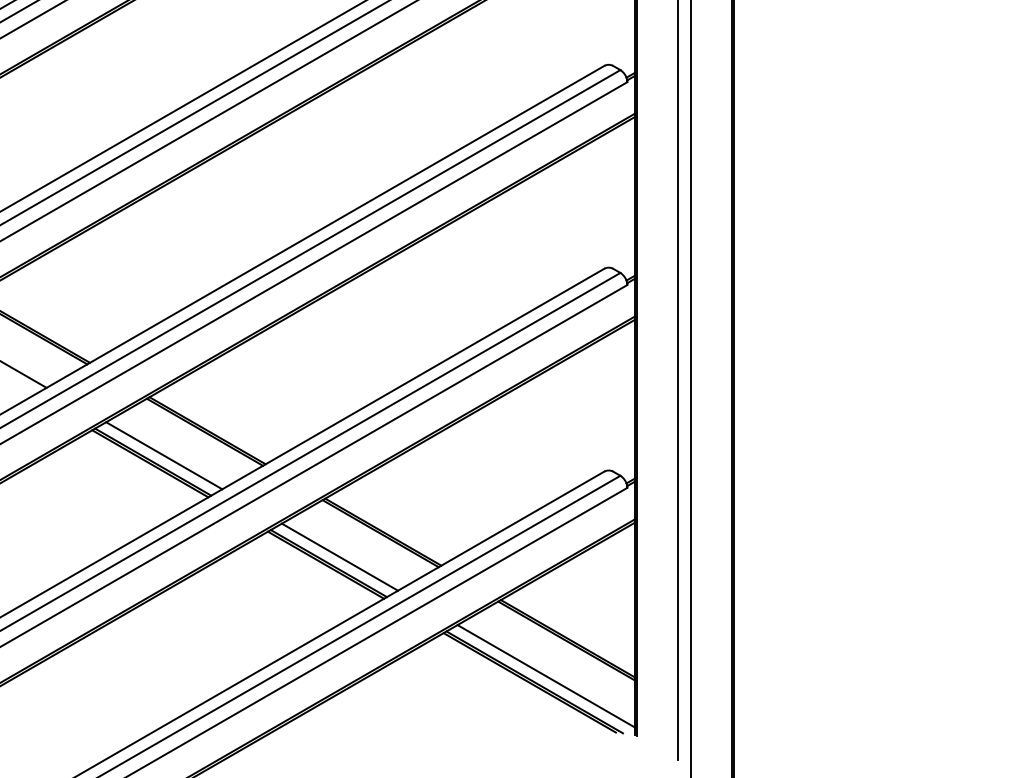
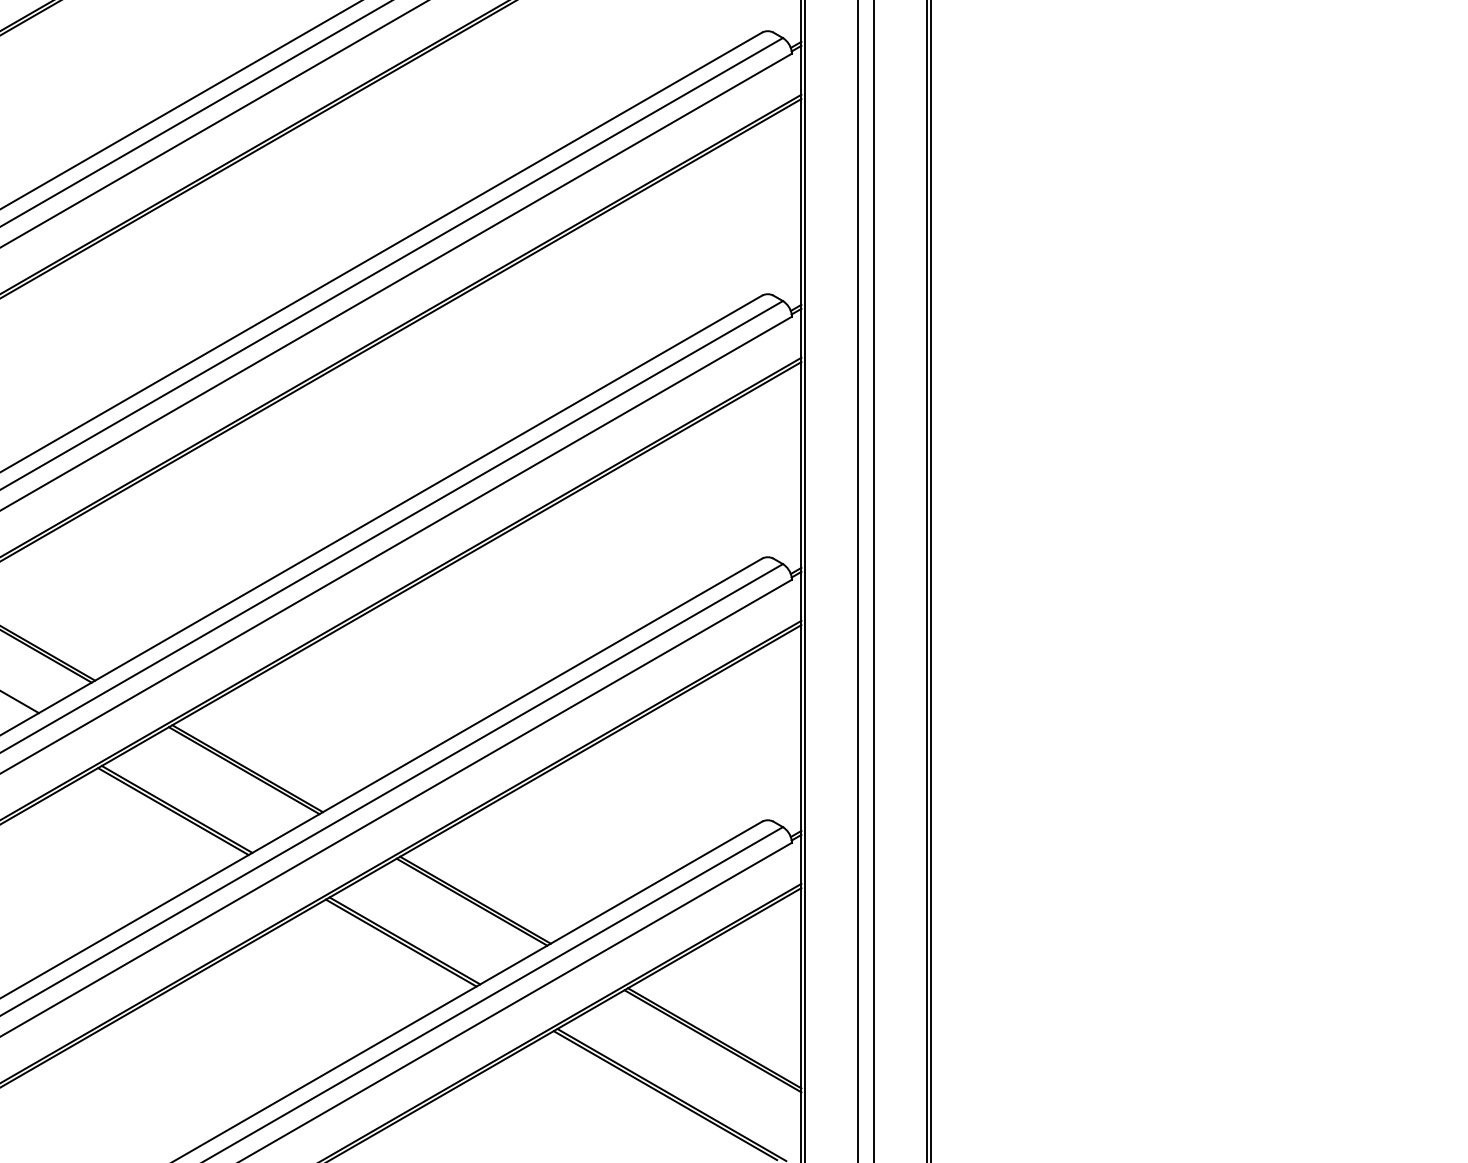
line: (164, 455) -> (191, 800), removed
line: (339, 557) -> (418, 932), removed
line: (546, 675) -> (686, 1086), removed

